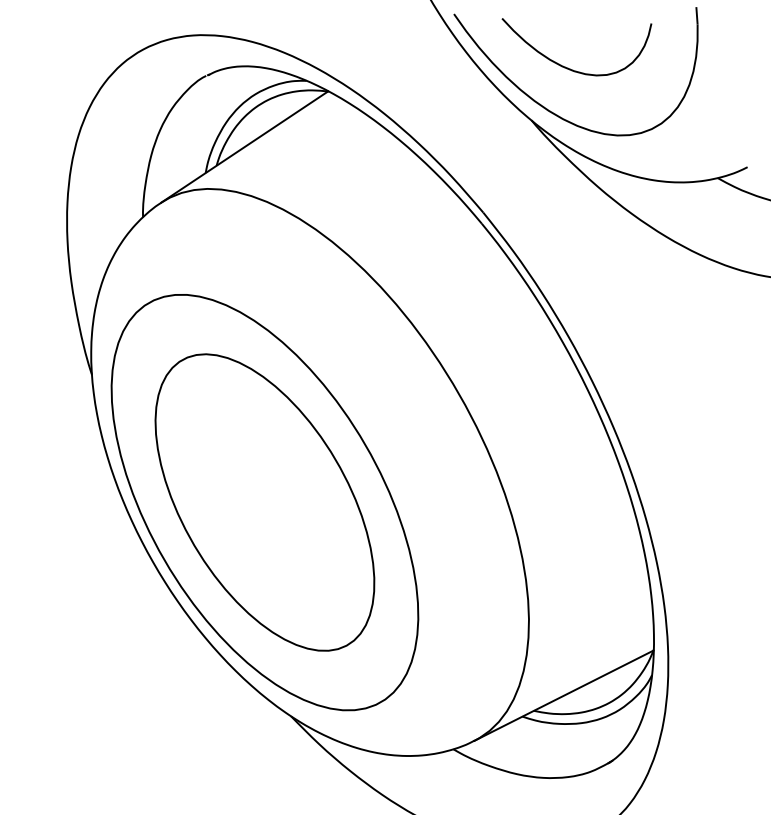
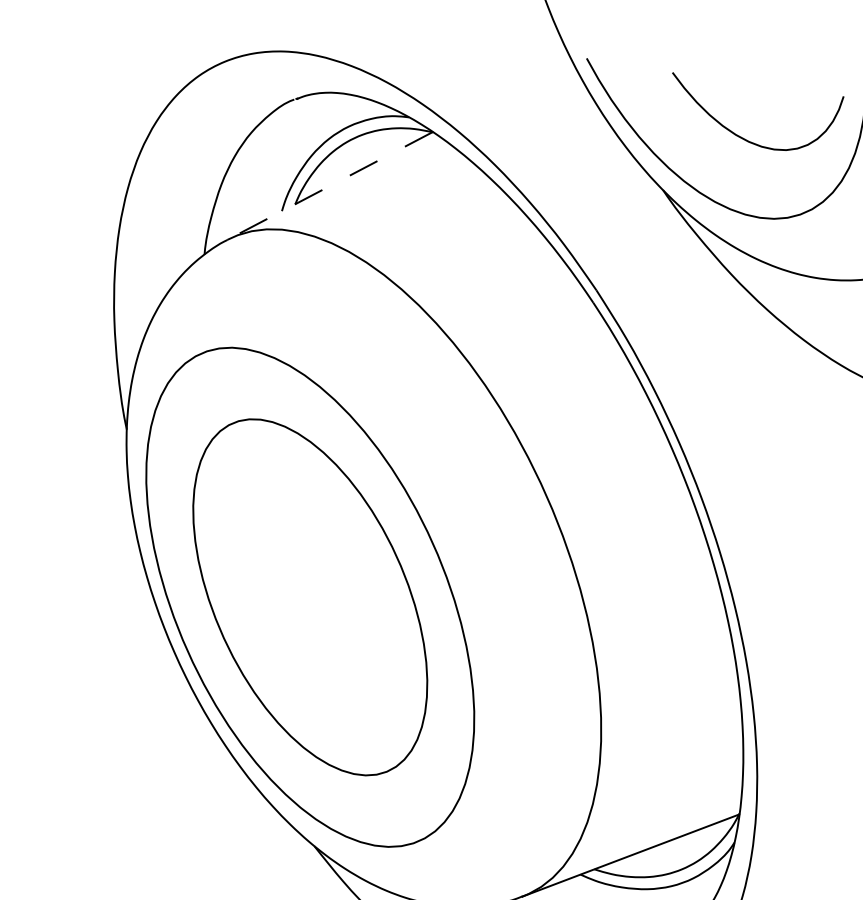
curve: (568, 67) -> (742, 136), moved
line: (244, 147) -> (329, 186), solid -> dashed

